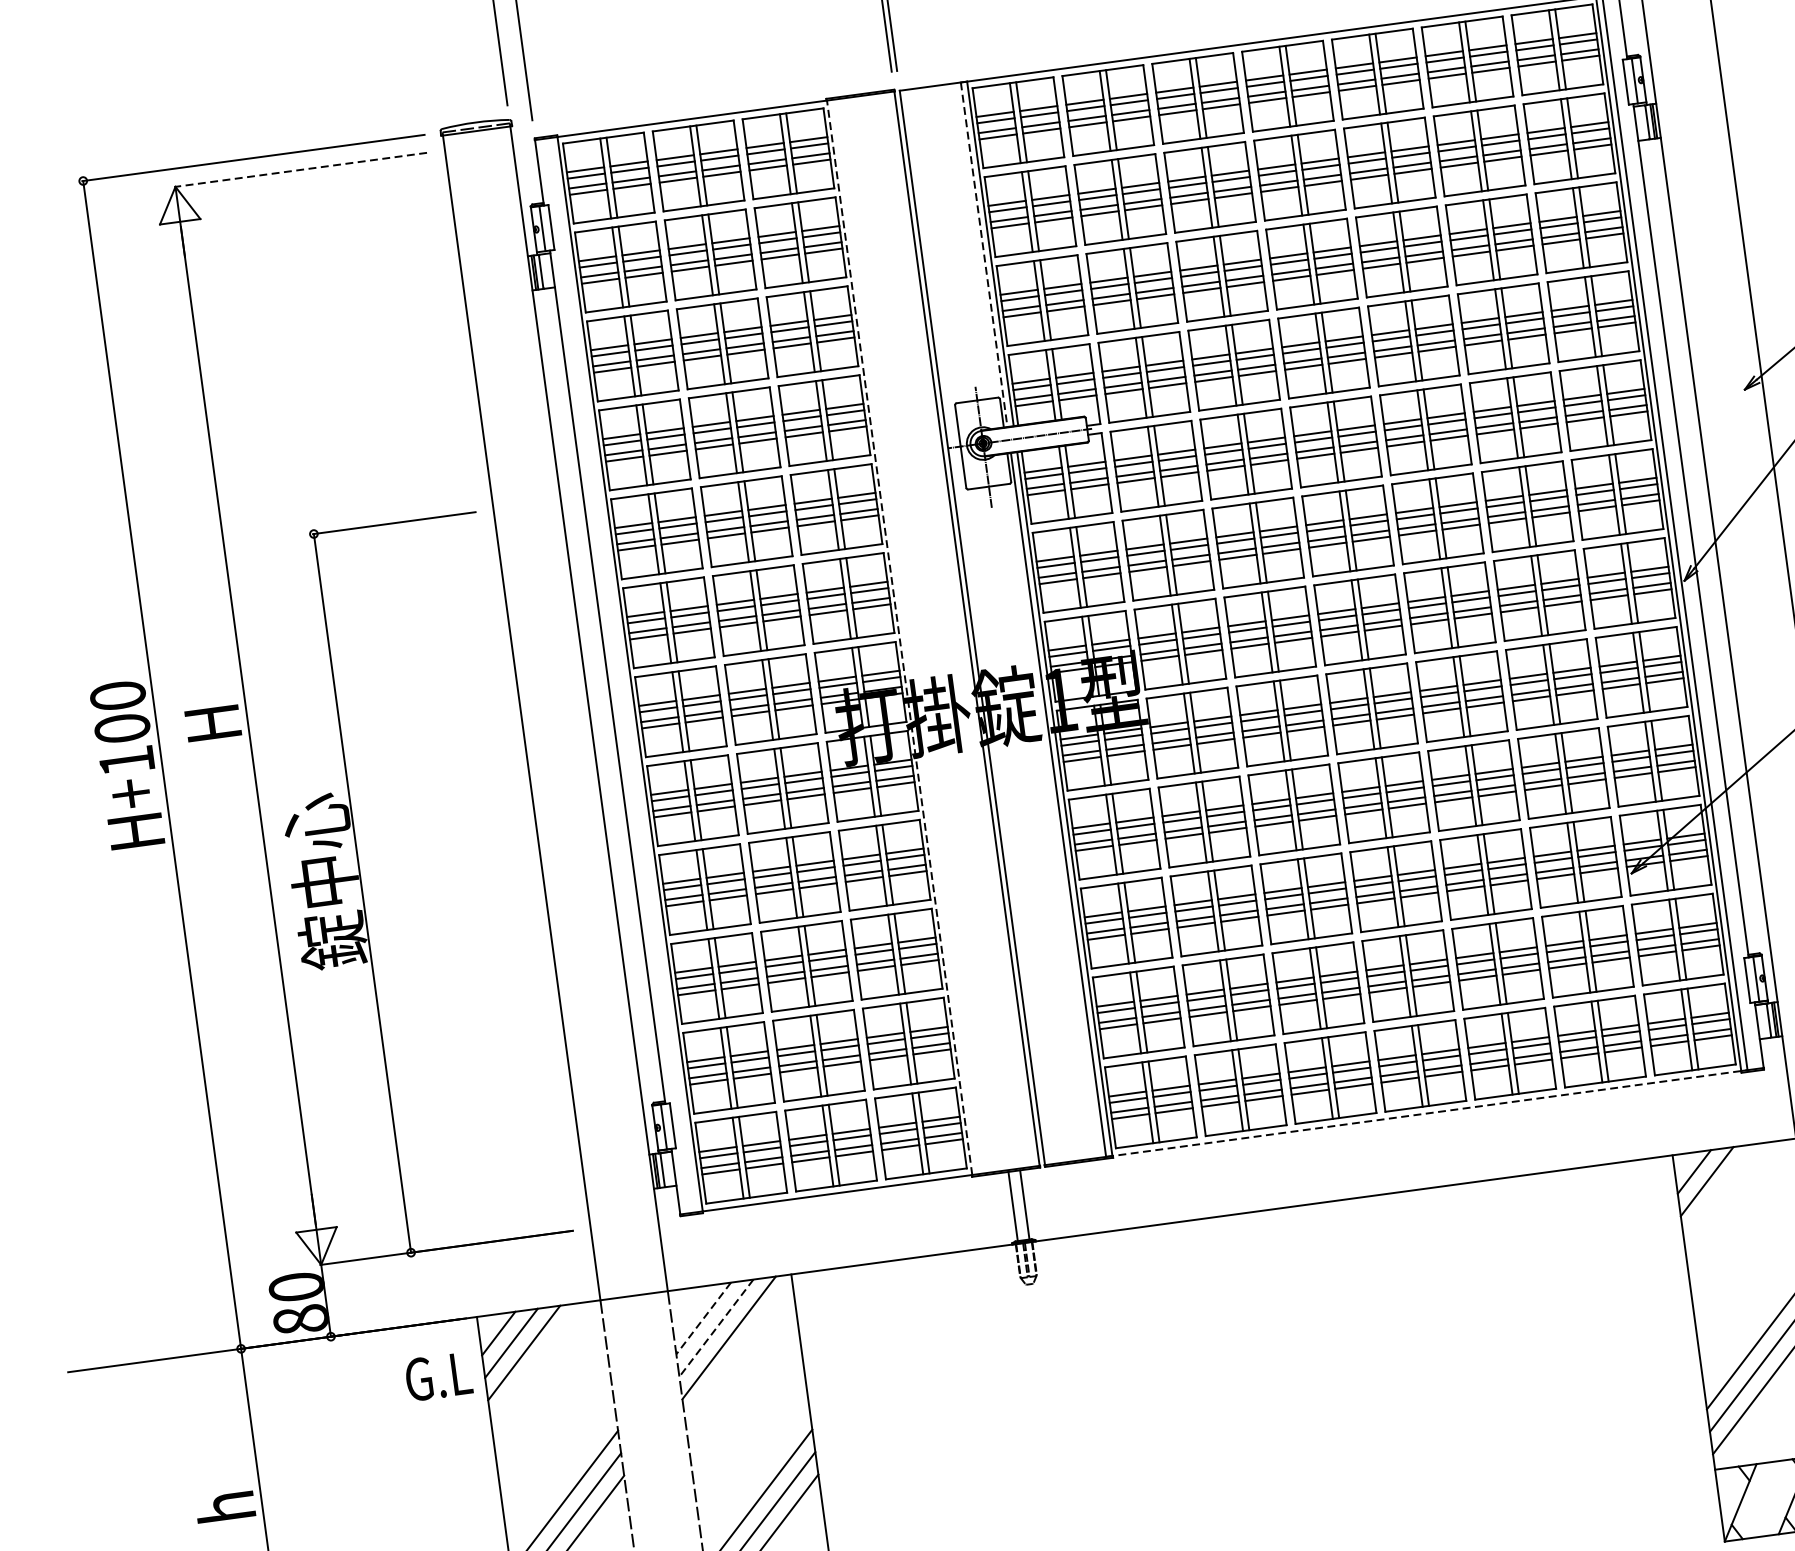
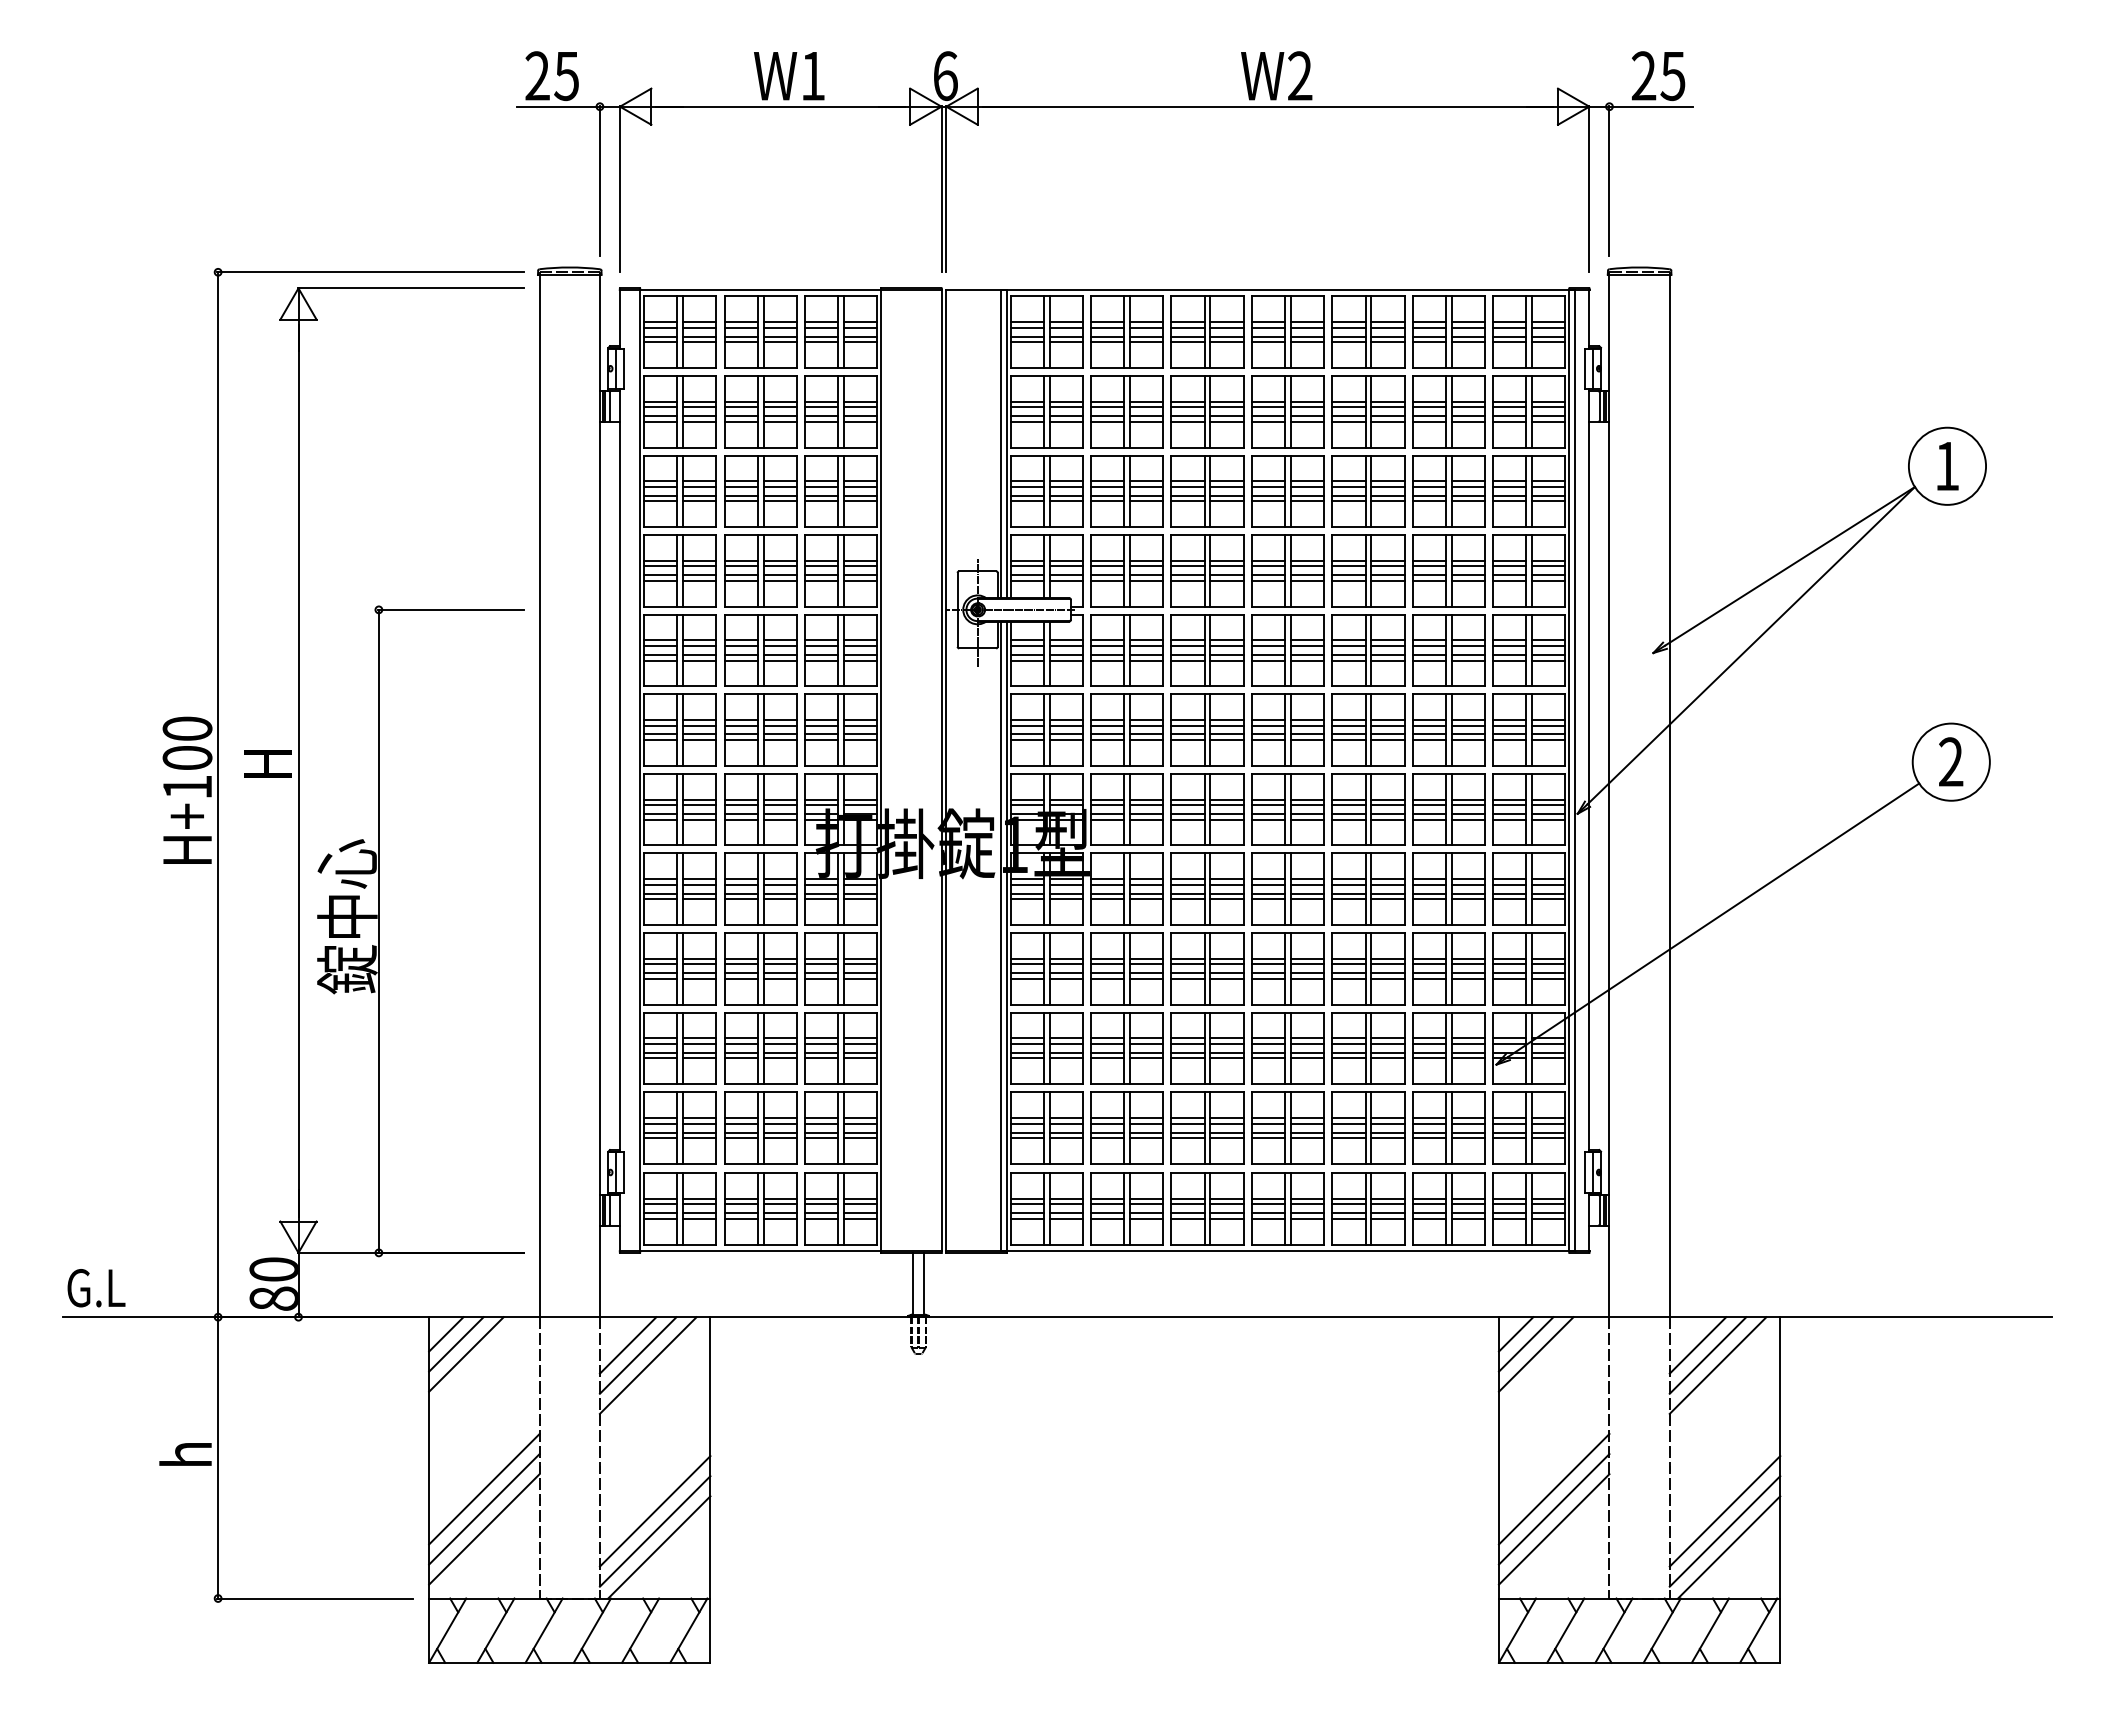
line: (300, 170) -> (410, 288), dashed -> solid
line: (984, 255) -> (1001, 444), dashed -> solid
line: (899, 637) -> (881, 770), dashed -> solid
line: (1426, 1113) -> (1287, 1251), dashed -> solid
line: (1719, 1191) -> (1535, 1354), added
line: (704, 1318) -> (628, 1345), dashed -> solid
line: (715, 1328) -> (637, 1355), dashed -> solid
text: (438, 1377) -> (96, 1288), moved

